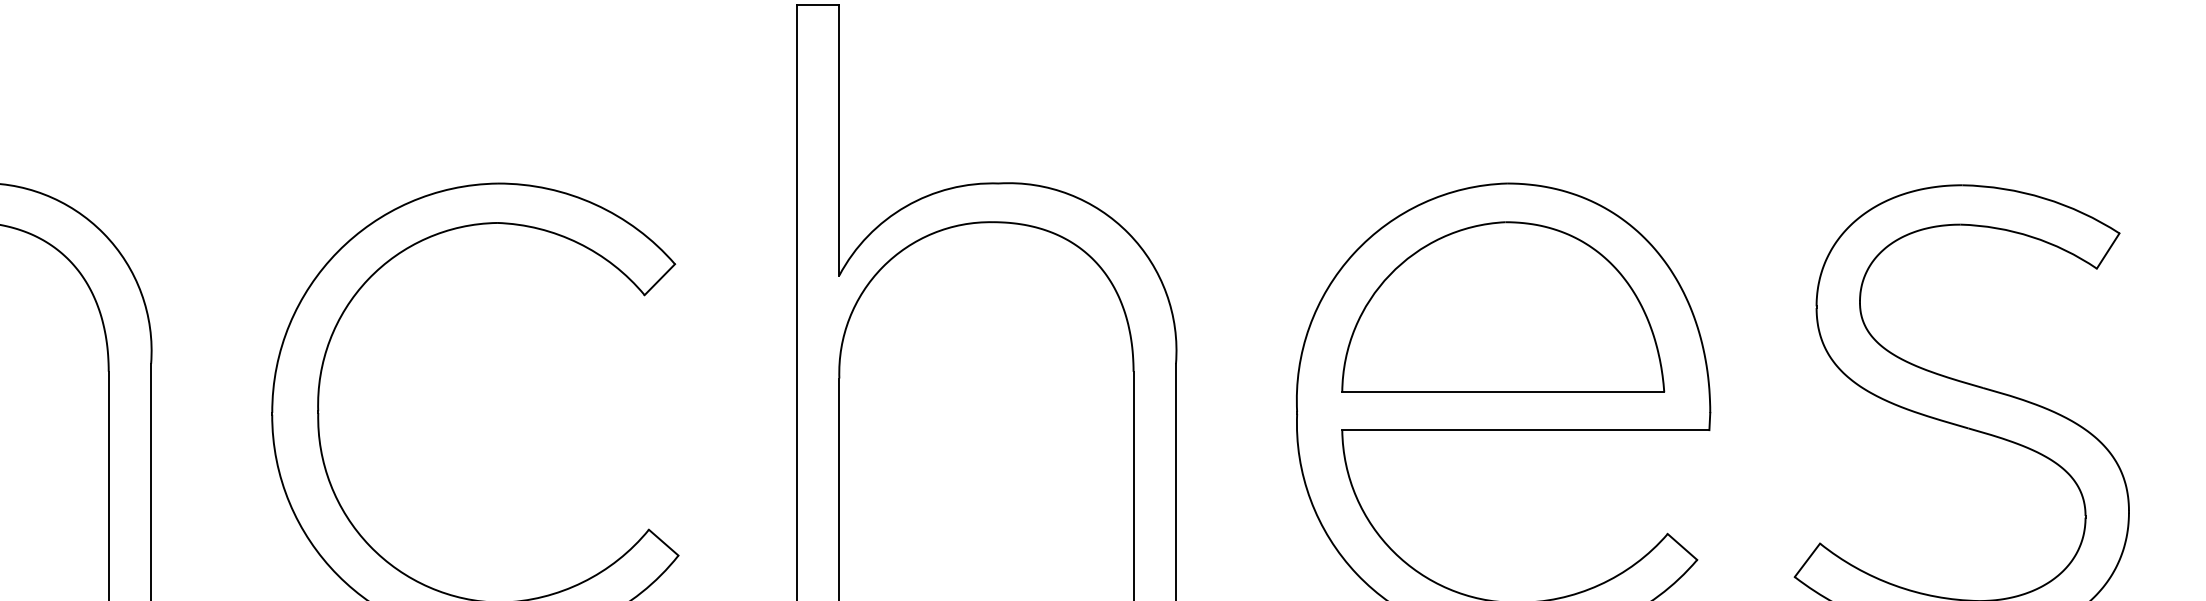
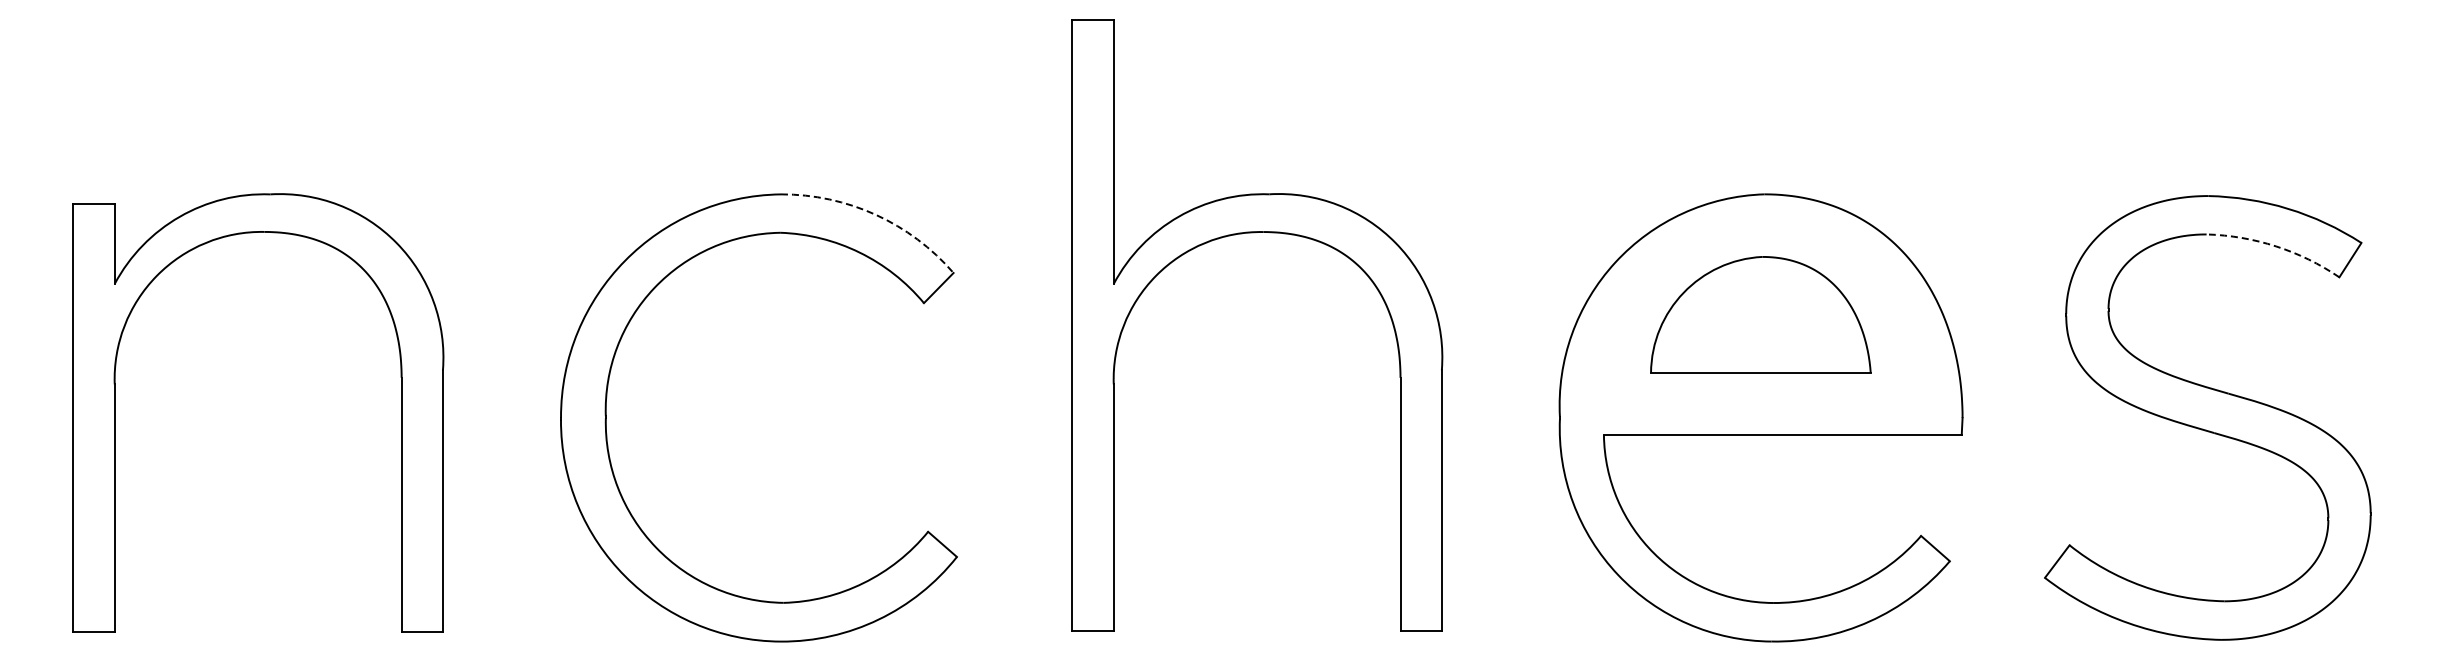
arc: (594, 204) -> (875, 214), solid -> dashed
arc: (2032, 237) -> (2276, 246), solid -> dashed
part: (1502, 306) -> (1760, 314), size x0.7

